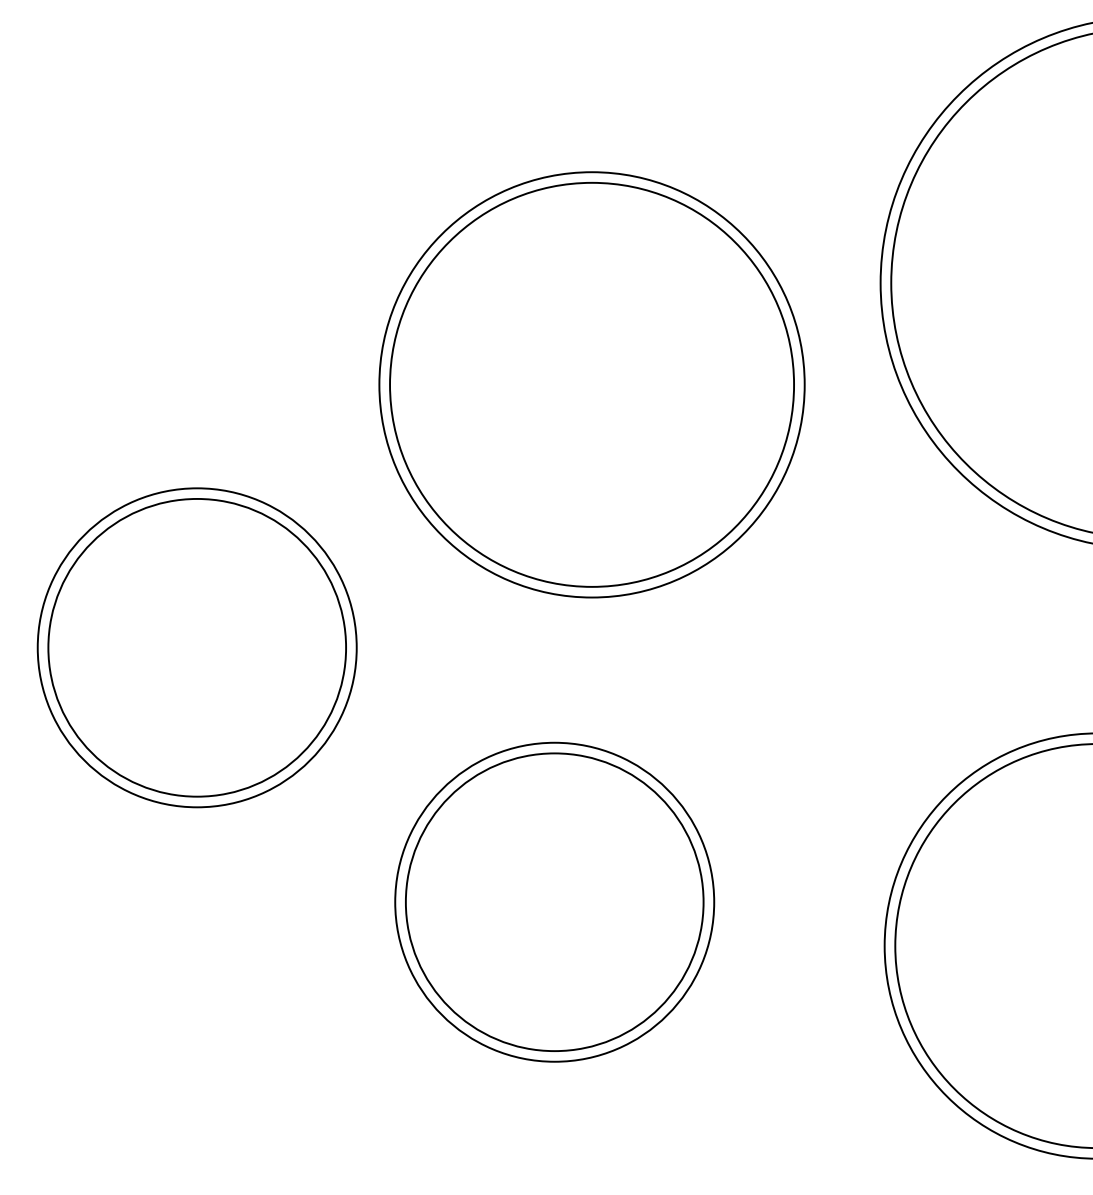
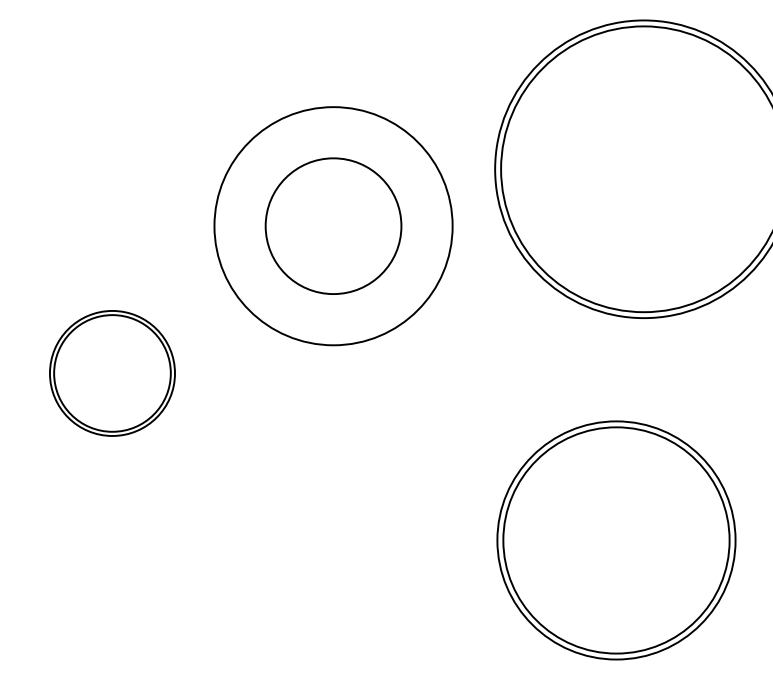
circle: (591, 385) -> (333, 226), size x0.6
part: (197, 647) -> (112, 373), size x0.7
part: (554, 901) -> (312, 515), removed

